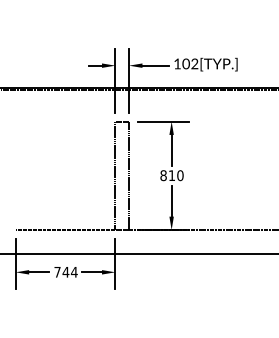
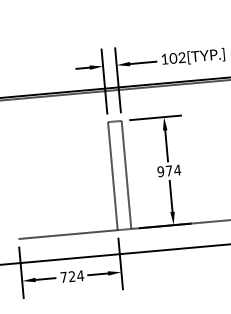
text: (171, 175) -> (168, 170), 810 -> 974
text: (65, 271) -> (71, 275), 744 -> 724

